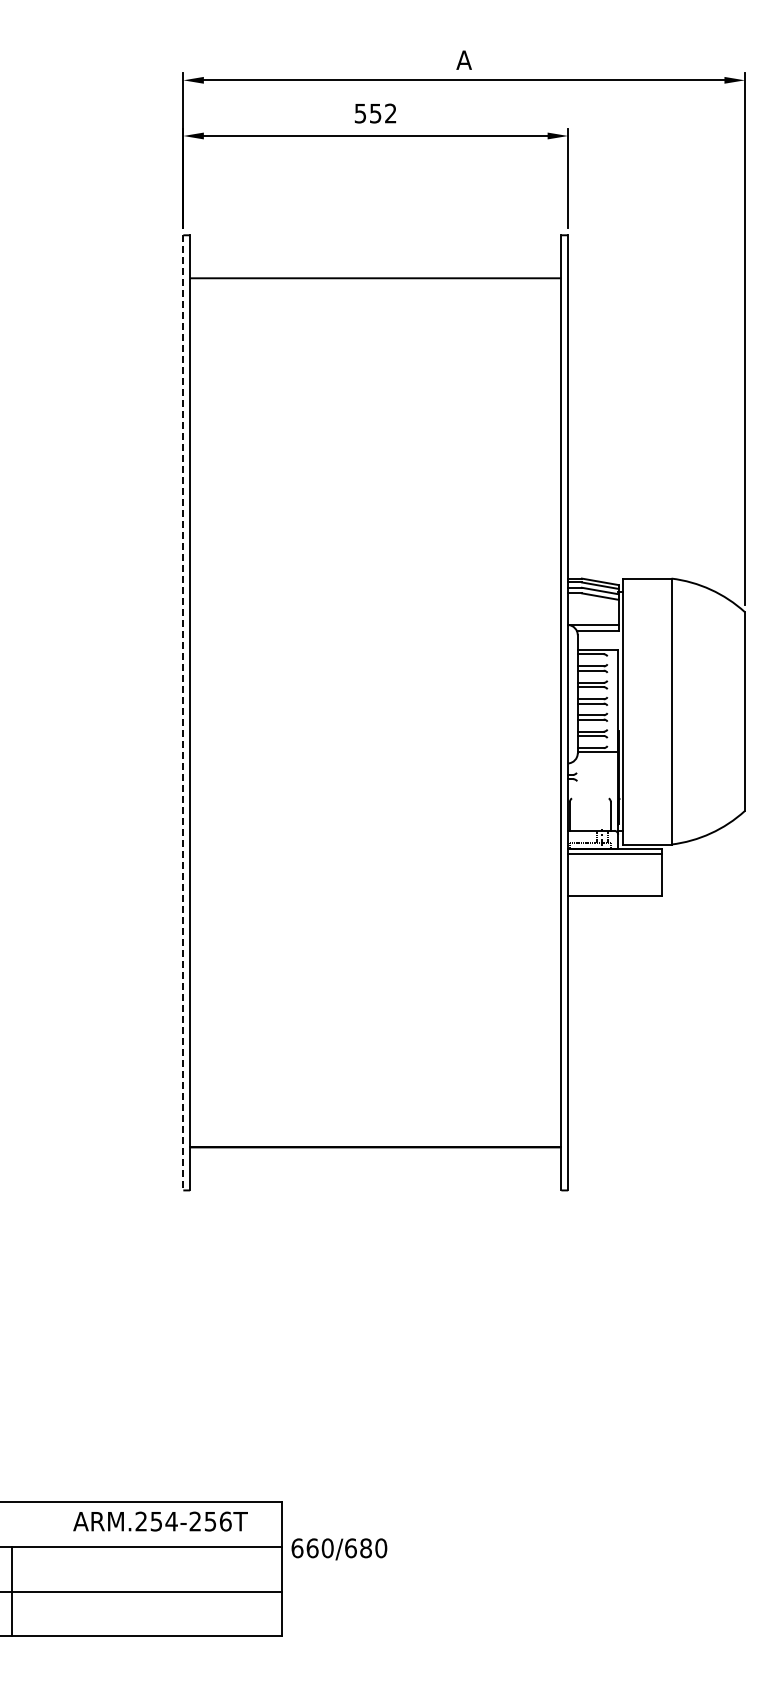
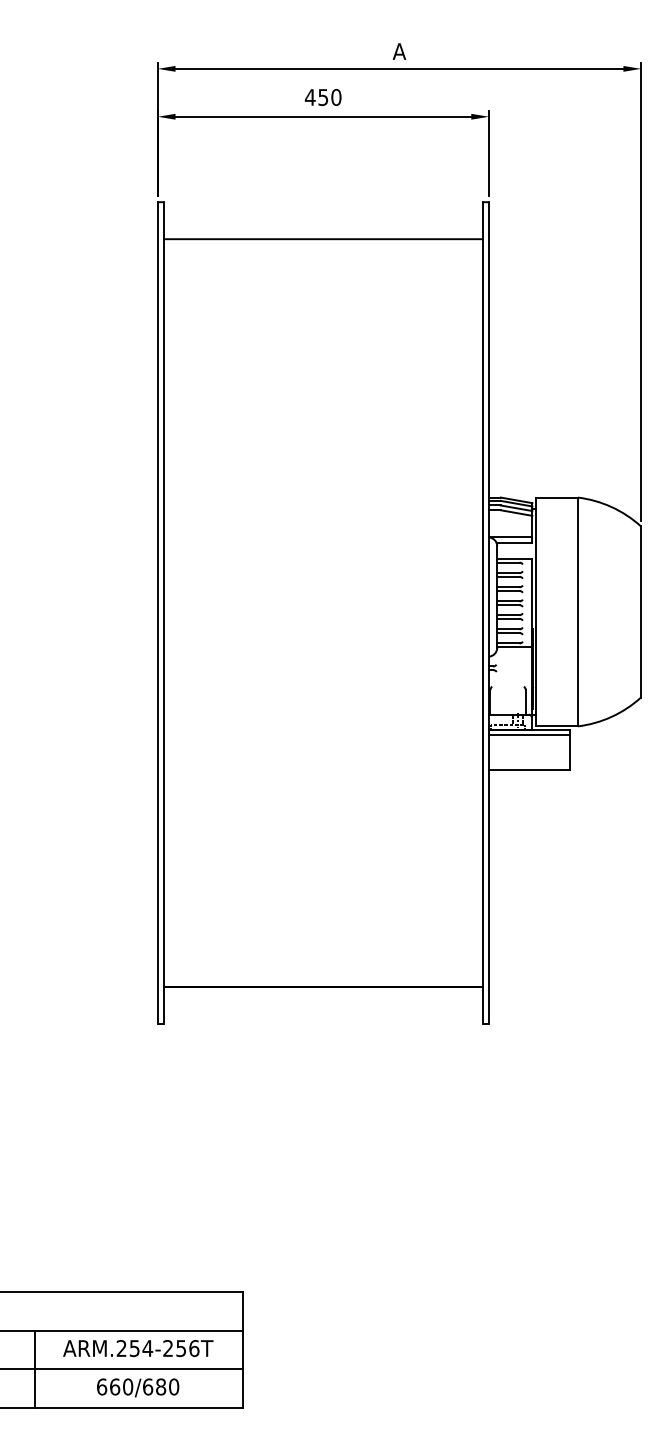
text: (375, 113) -> (323, 97), 552 -> 450
line: (183, 712) -> (157, 612), dashed -> solid
text: (160, 1521) -> (138, 1348), moved
text: (339, 1549) -> (138, 1388), moved
line: (11, 1591) -> (34, 1369), moved

